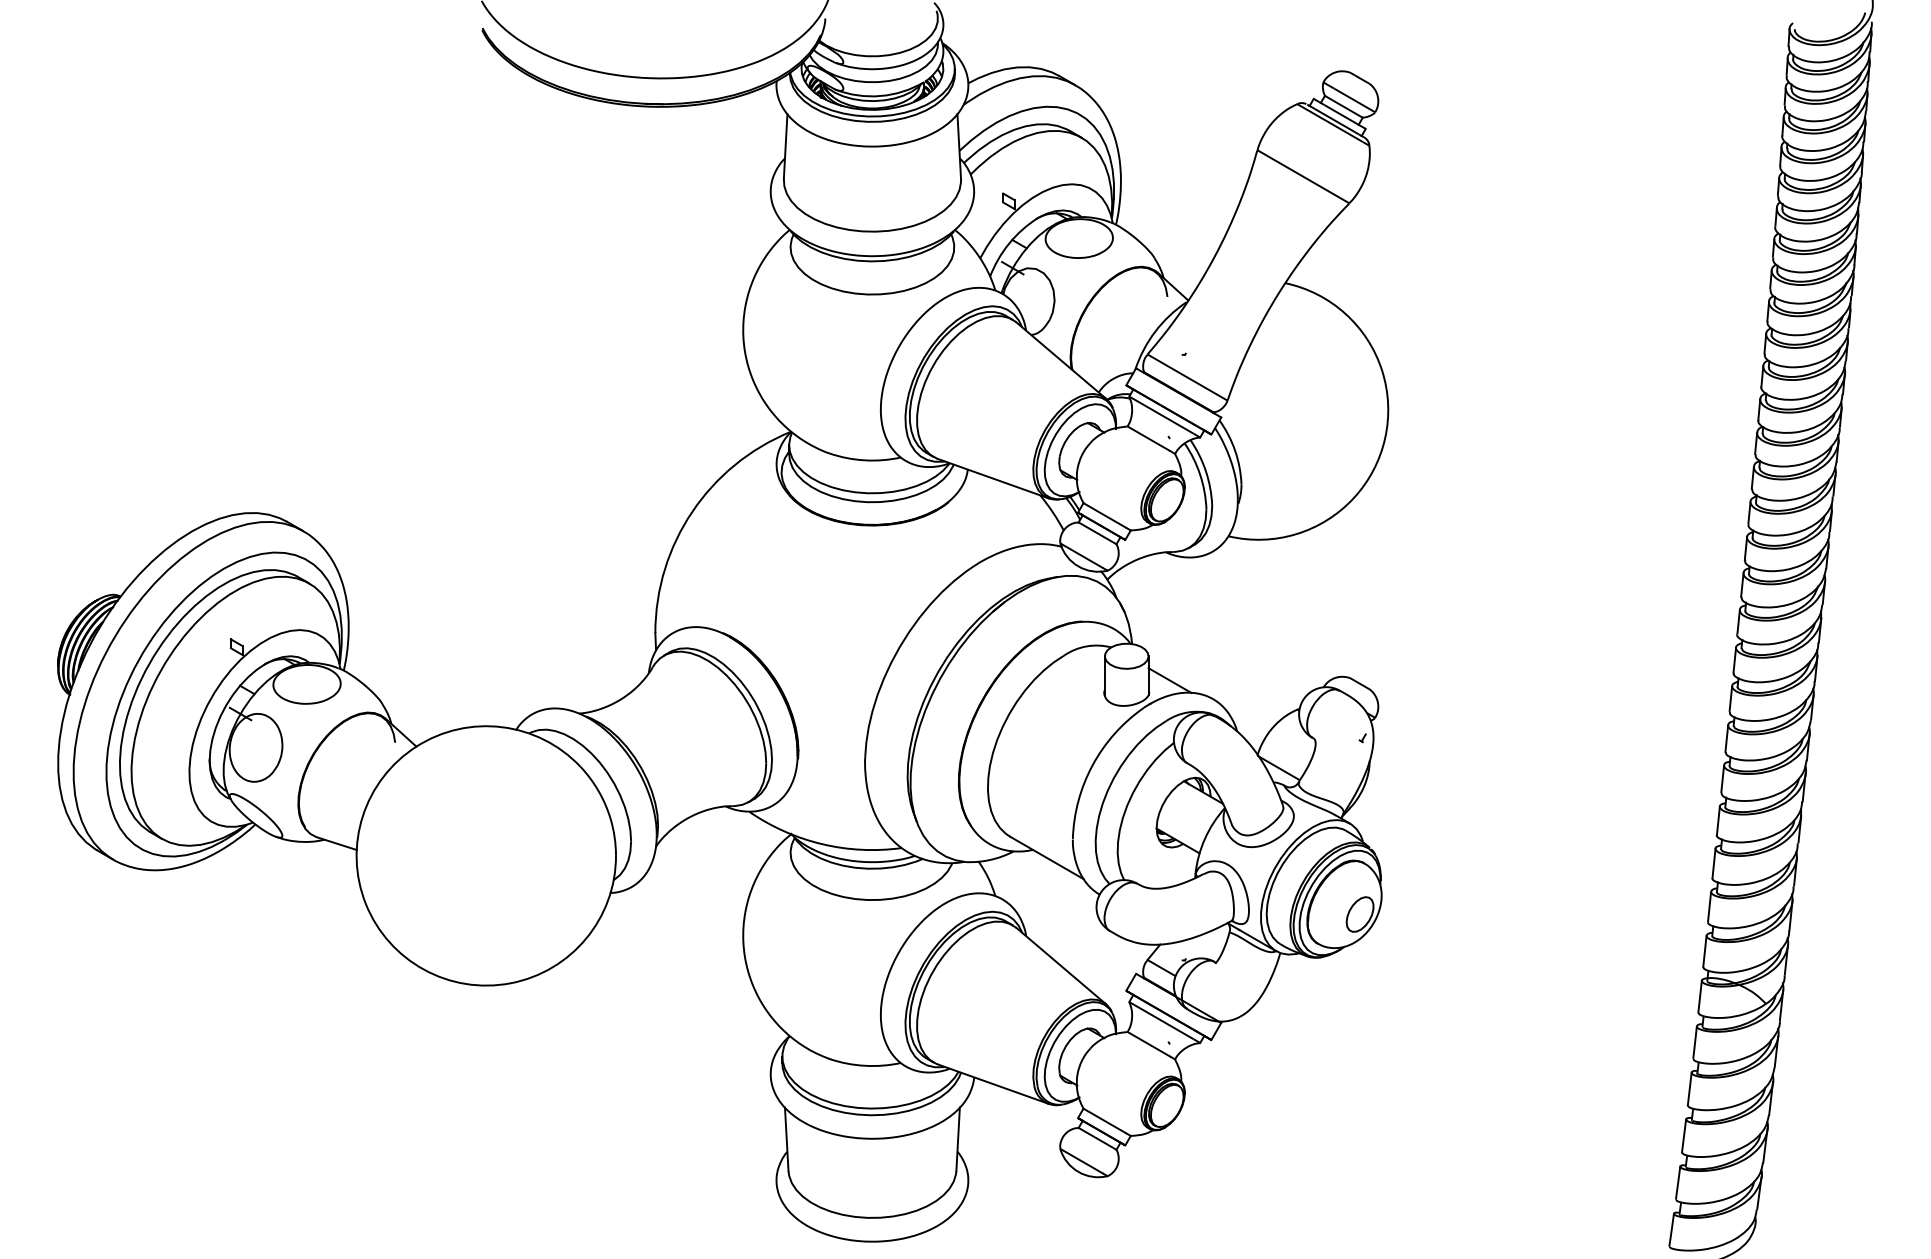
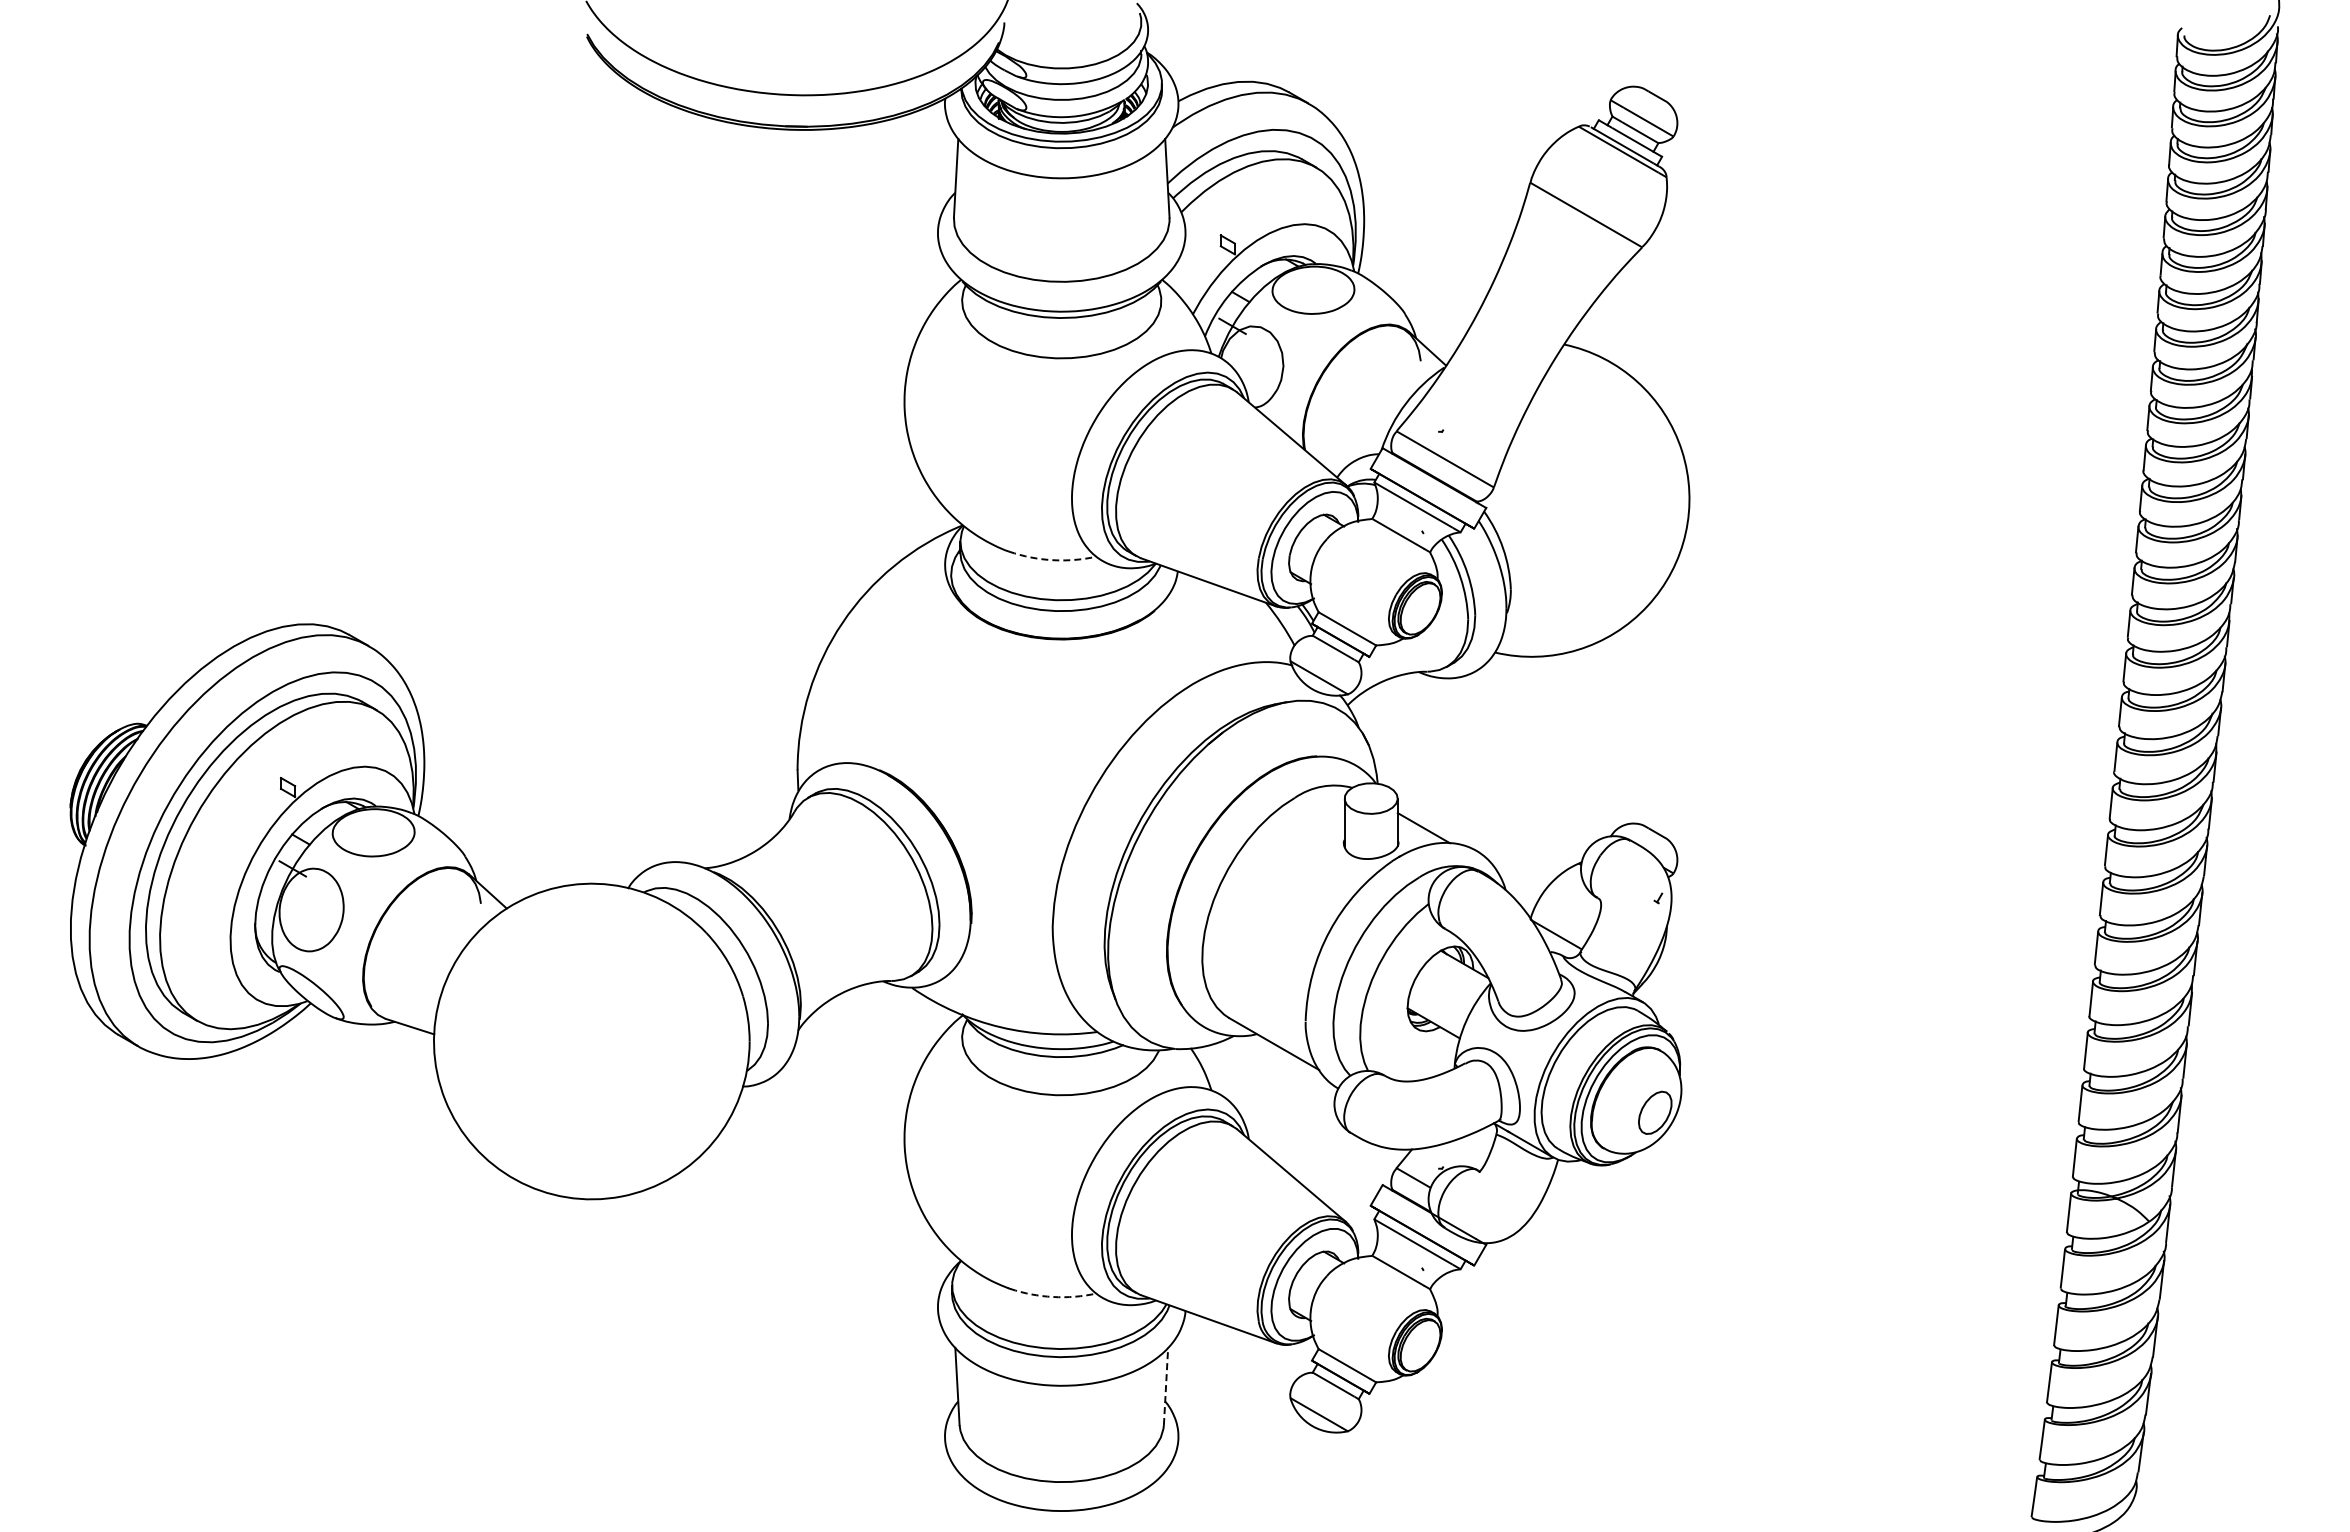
arc: (864, 460) -> (1052, 560), solid -> dashed
arc: (865, 1066) -> (1053, 1297), solid -> dashed
line: (958, 1139) -> (1166, 1386), solid -> dashed

